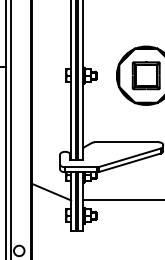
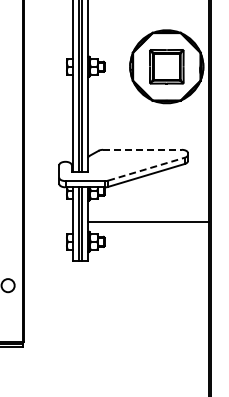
line: (126, 141) -> (142, 149), solid -> dashed
line: (130, 157) -> (146, 169), solid -> dashed
line: (51, 191) -> (48, 211), removed

